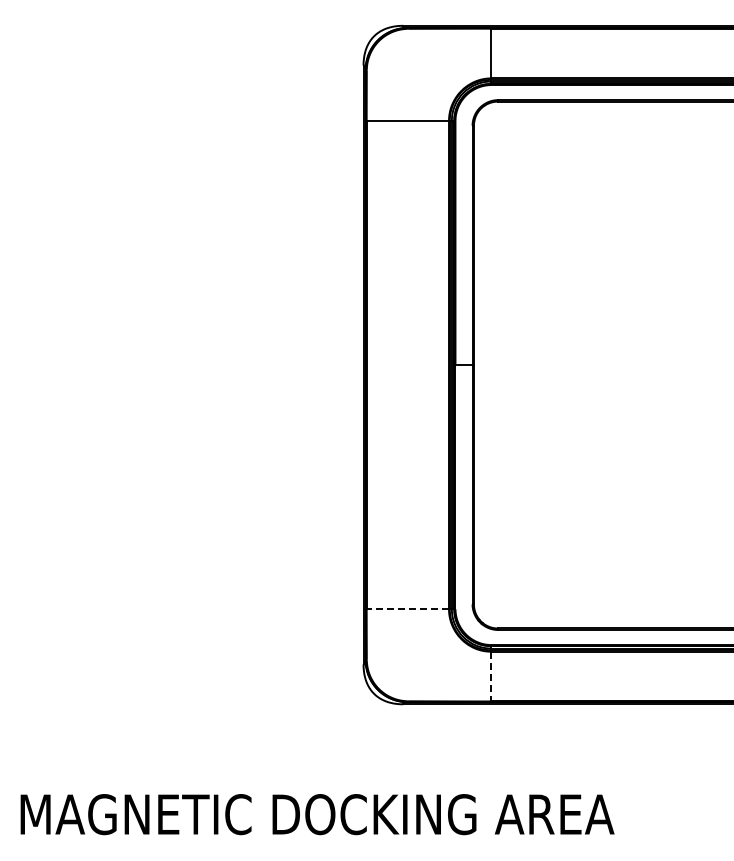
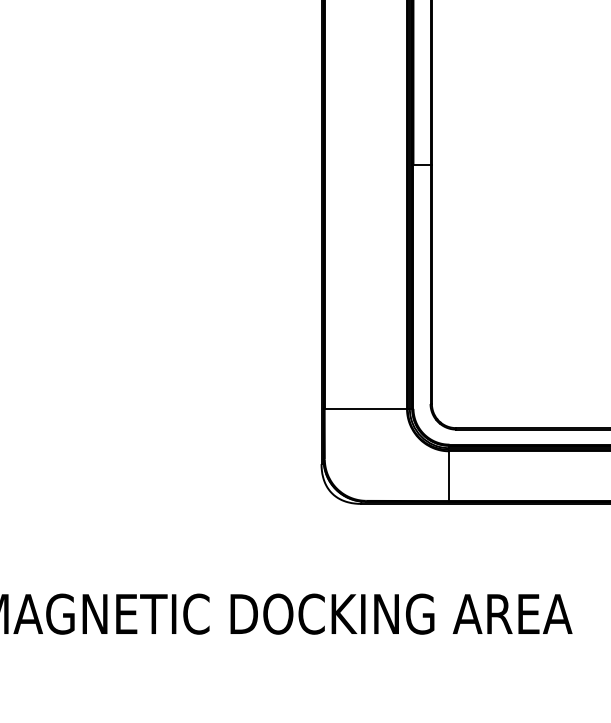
line: (407, 609) -> (365, 409), dashed -> solid
line: (491, 676) -> (449, 476), dashed -> solid

